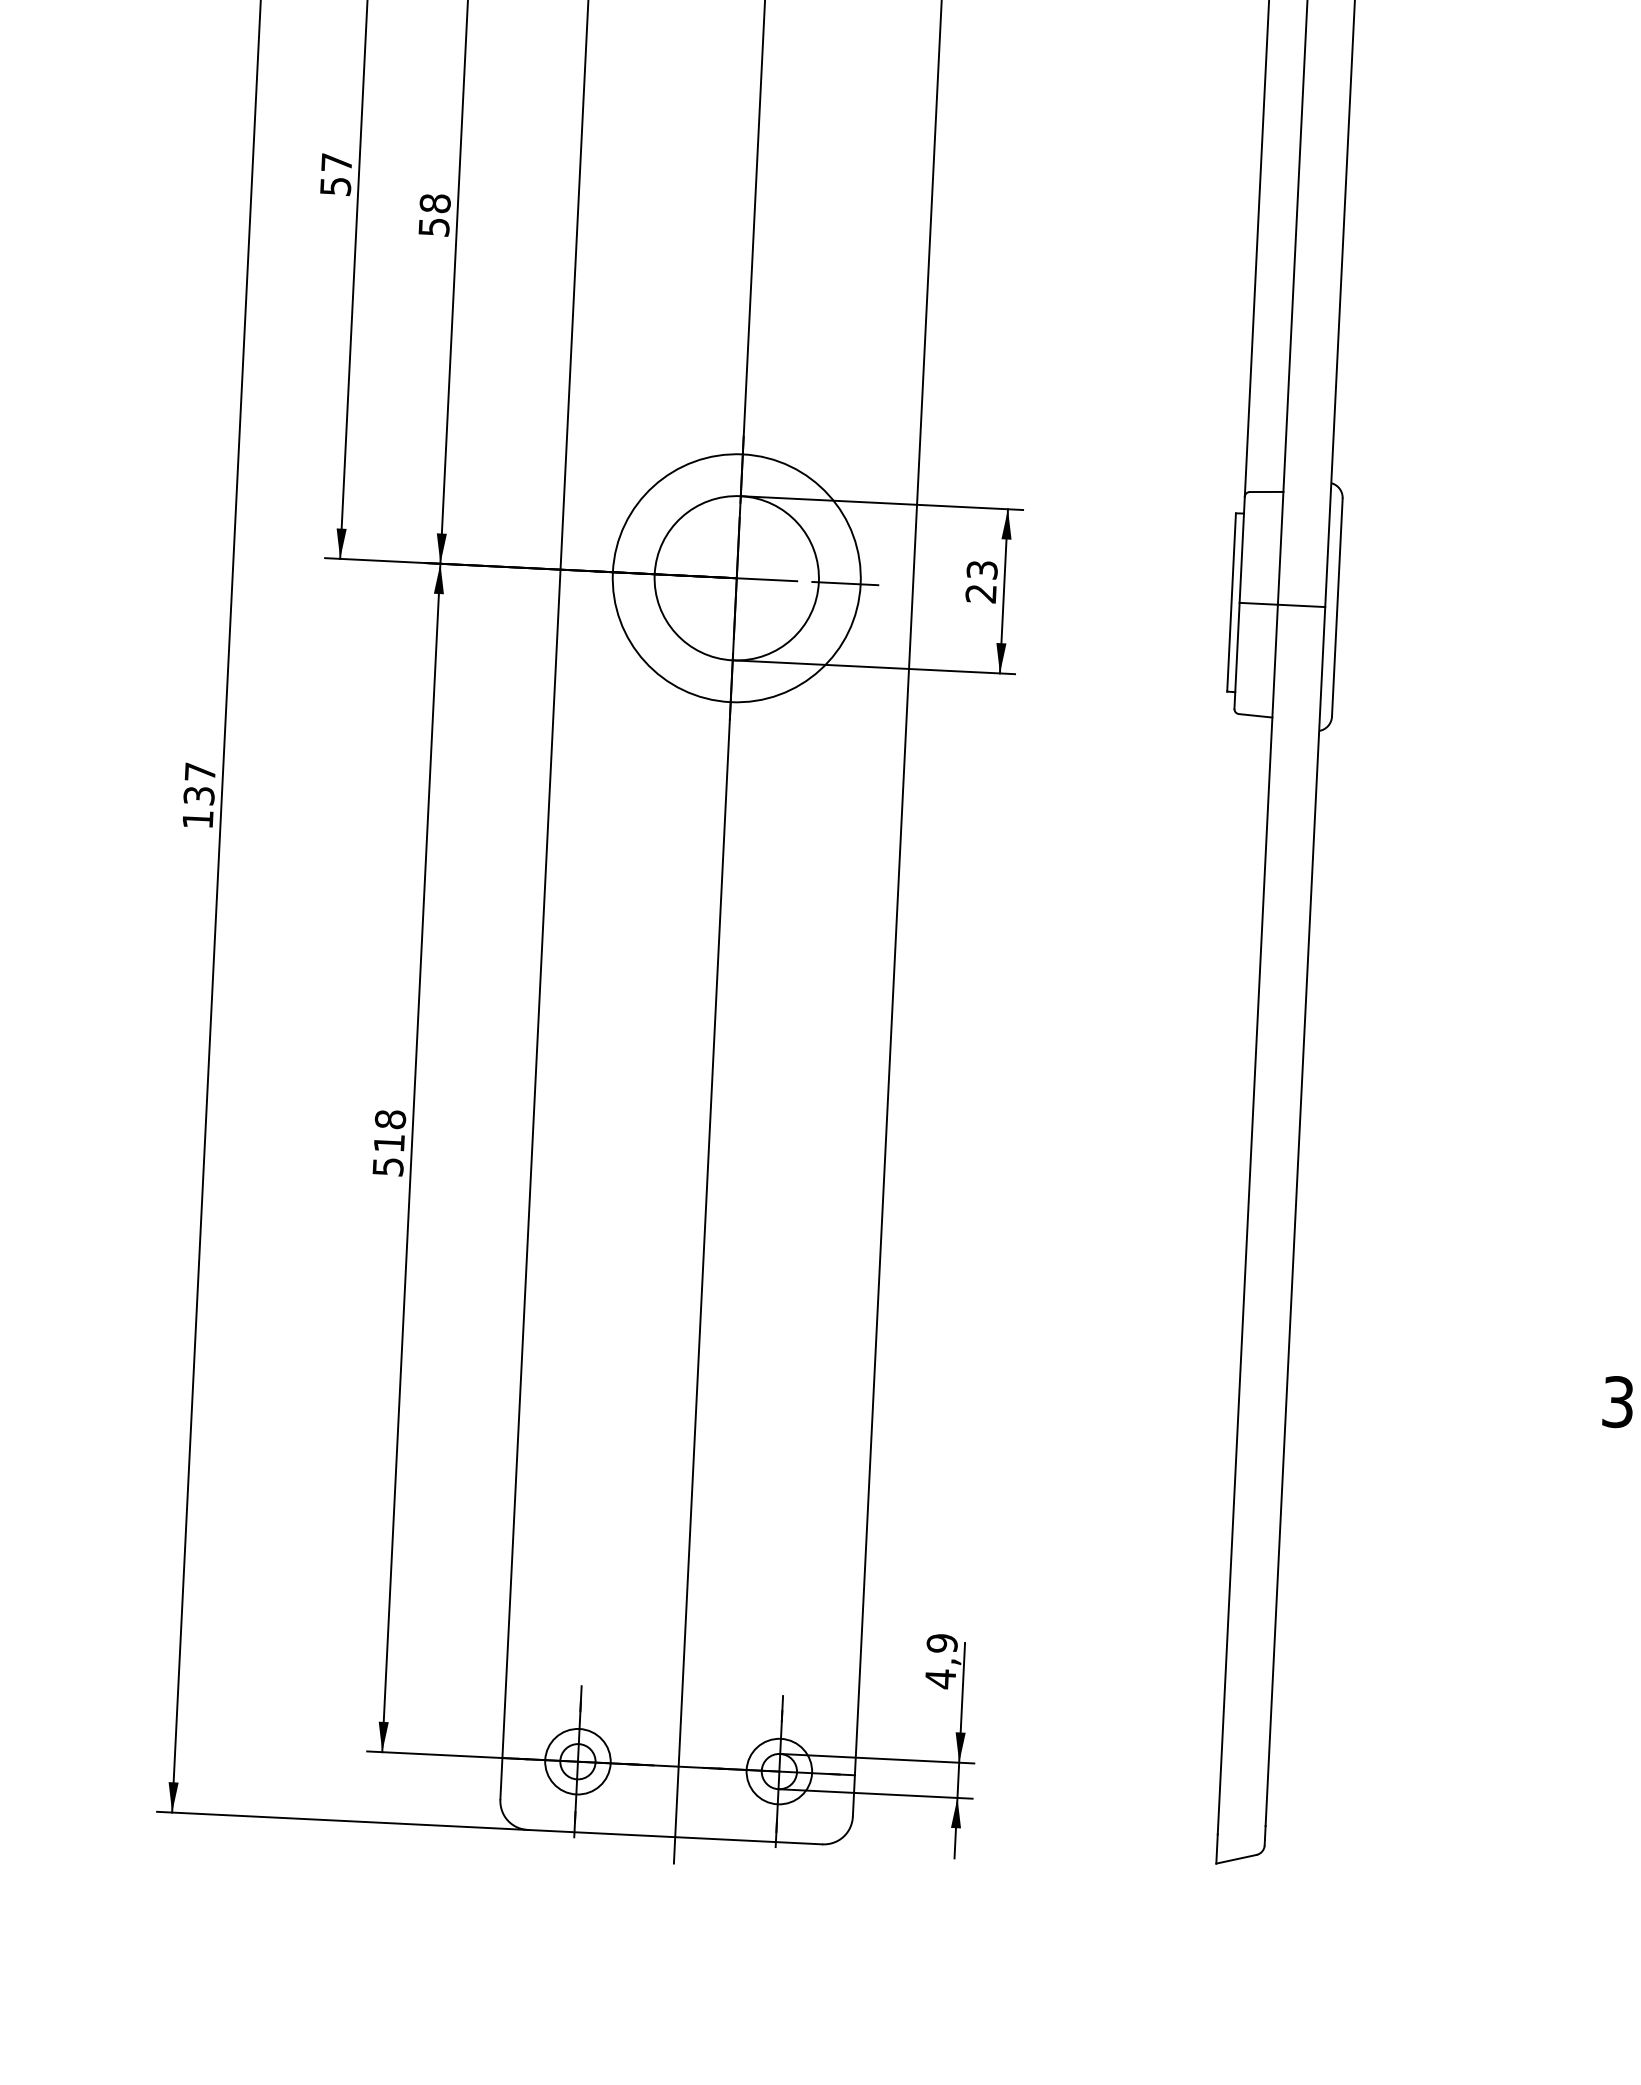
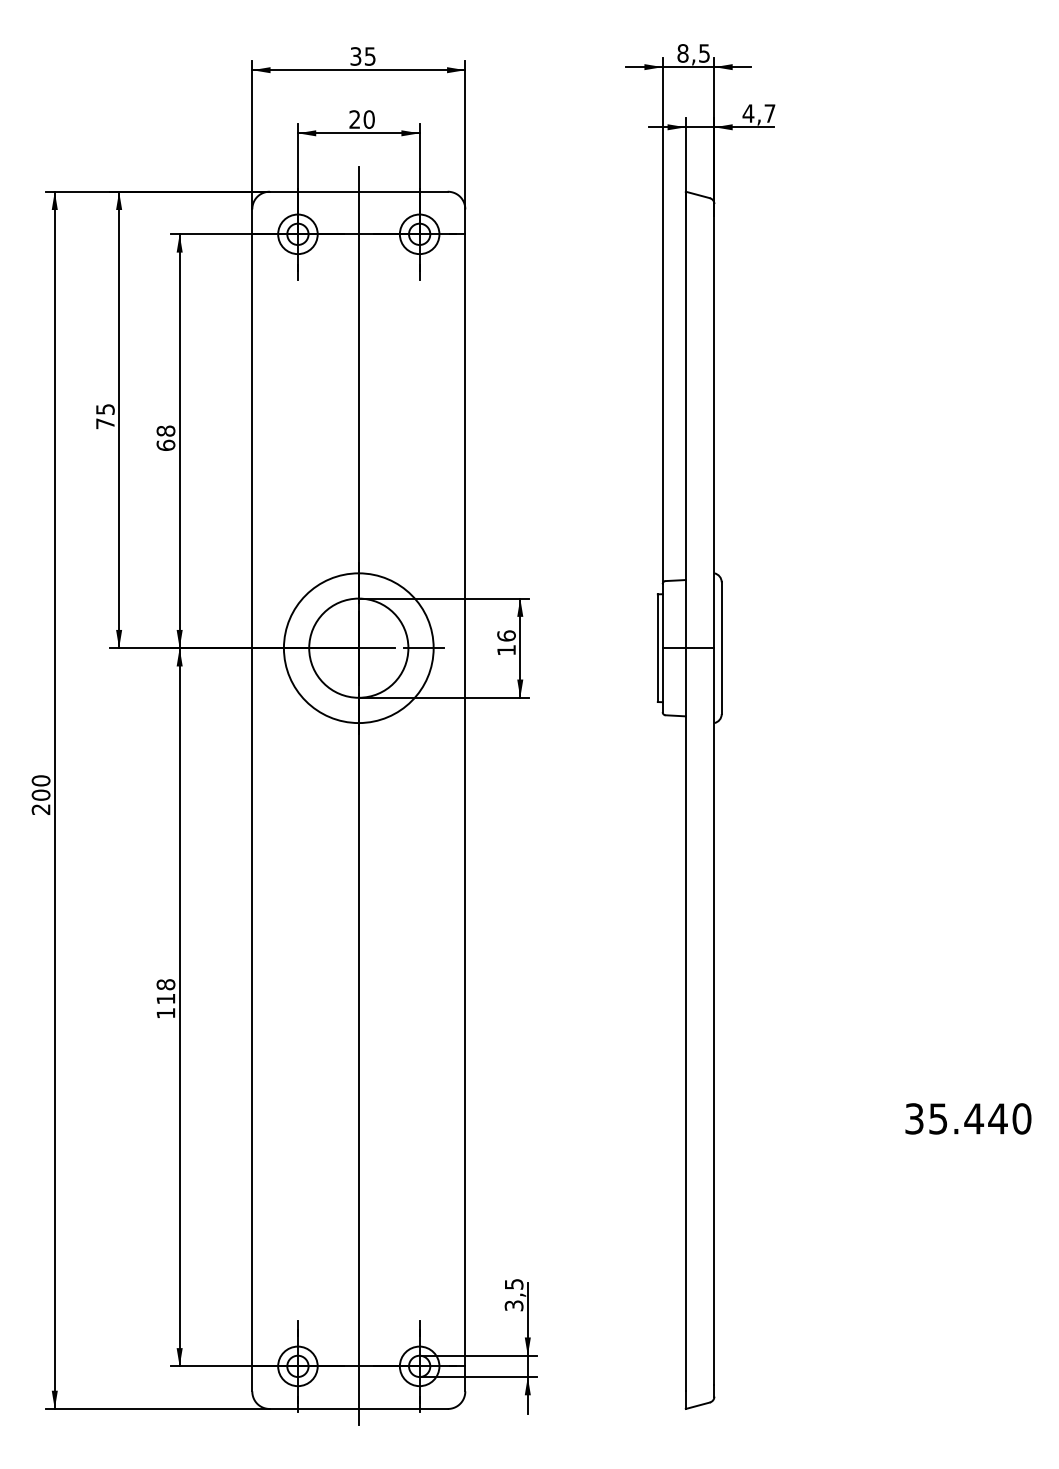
text: (336, 174) -> (105, 416), 57 -> 75
text: (433, 225) -> (165, 444), 58 -> 68
text: (981, 580) -> (506, 642), 23 -> 16
text: (198, 794) -> (40, 794), 137 -> 200
text: (387, 1167) -> (165, 1013), 518 -> 118
text: (940, 1660) -> (513, 1294), 4,9 -> 3,5

